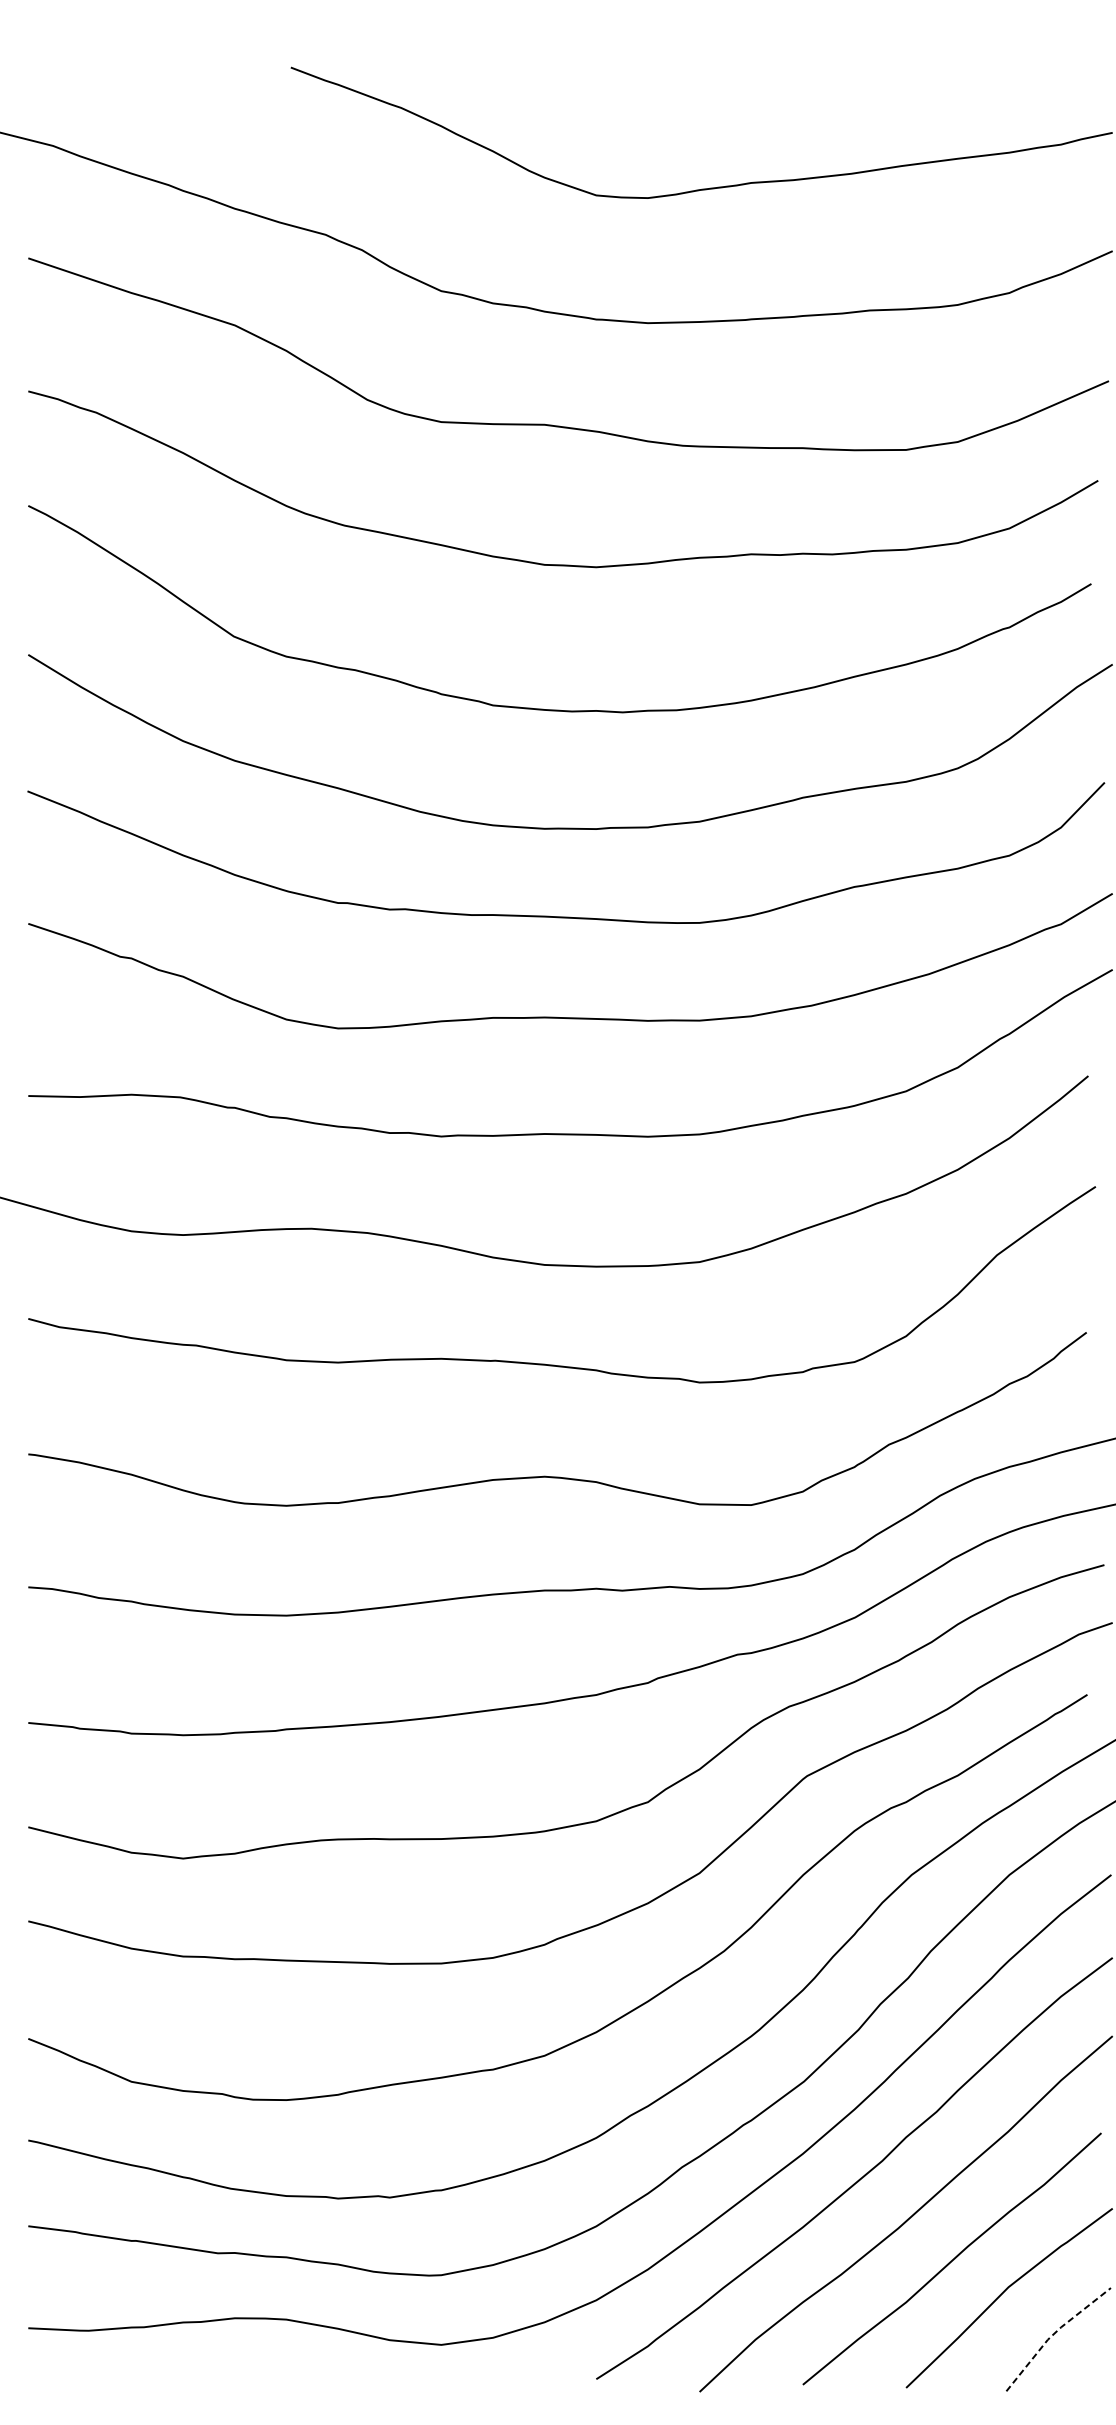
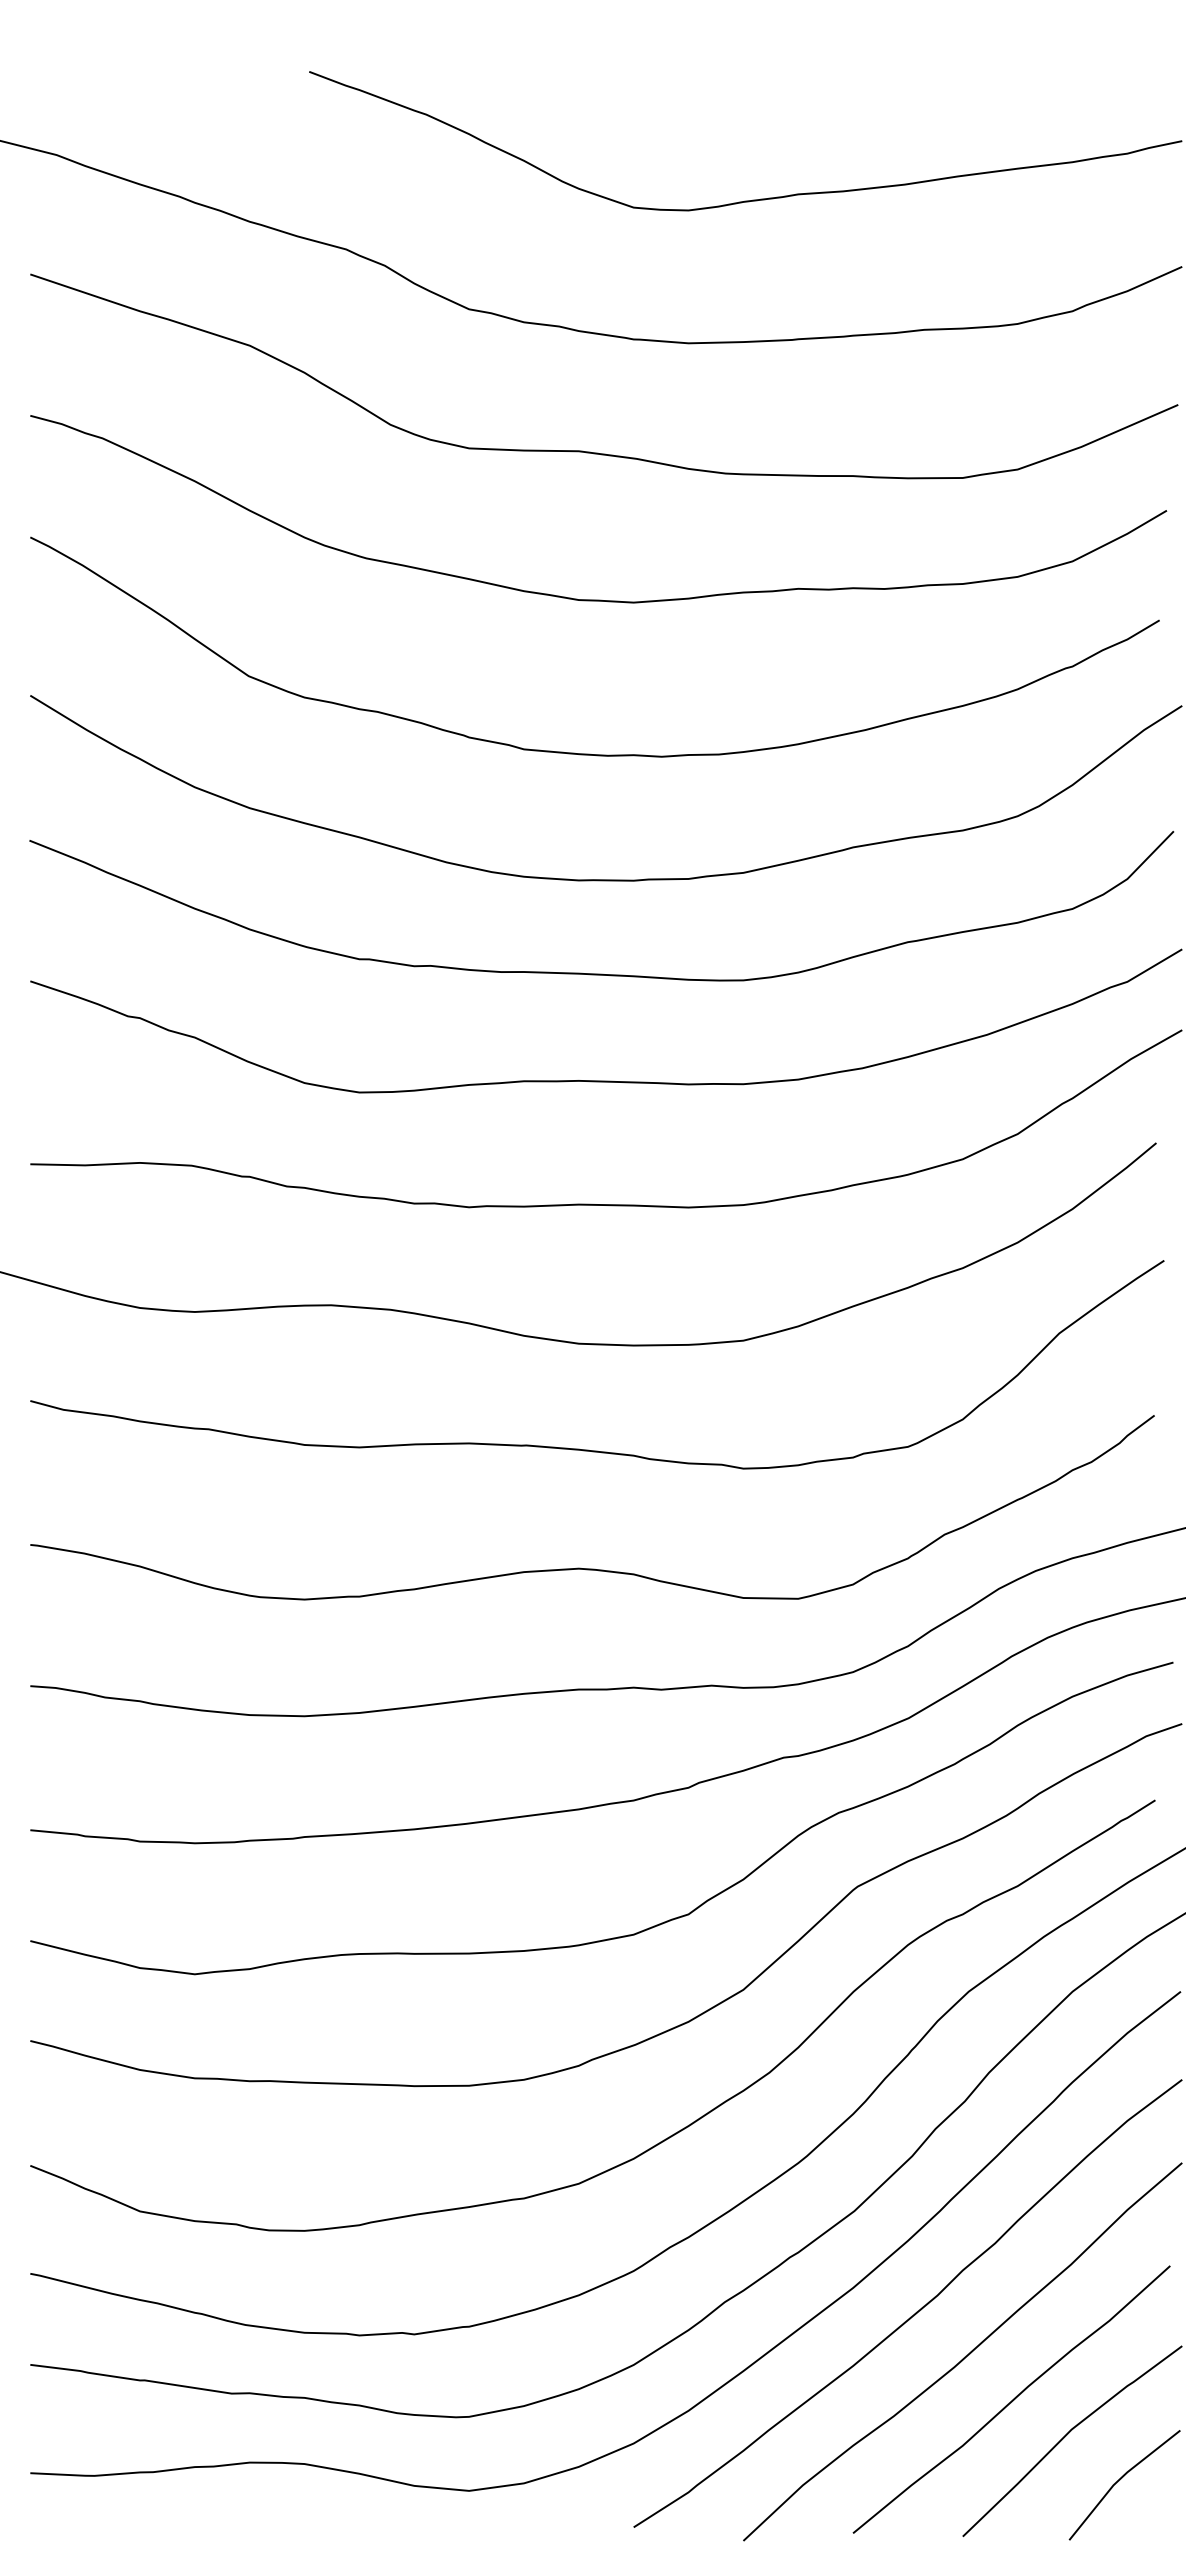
line: (1053, 2334) -> (1119, 2479), dashed -> solid

